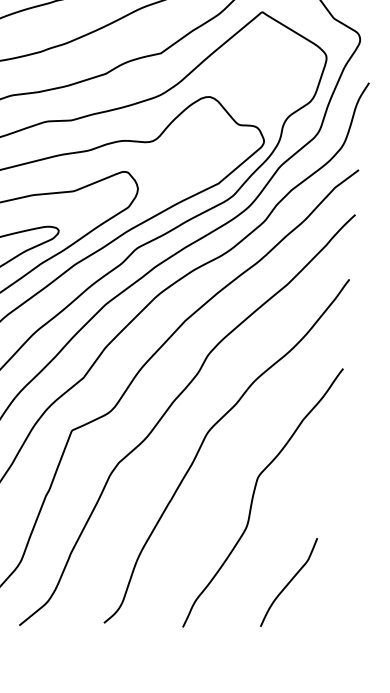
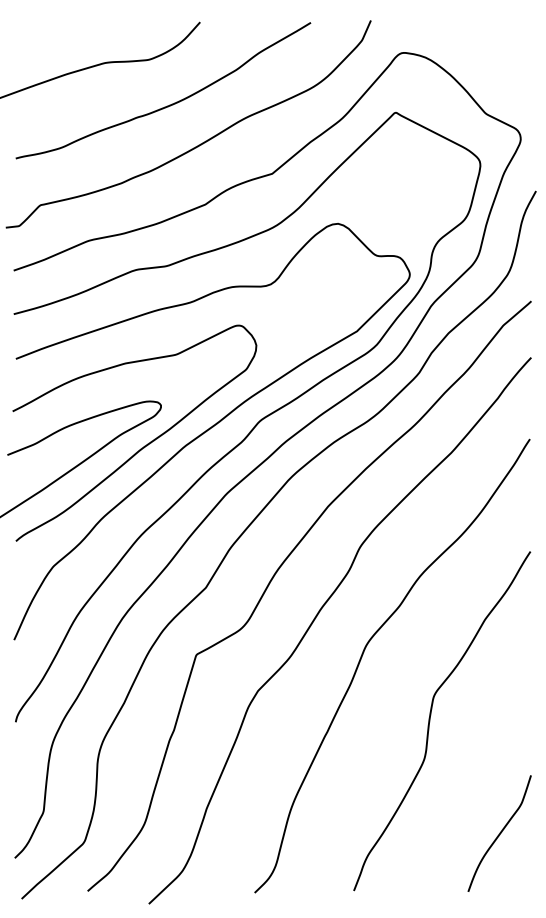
curve: (288, 582) -> (499, 833), moved

